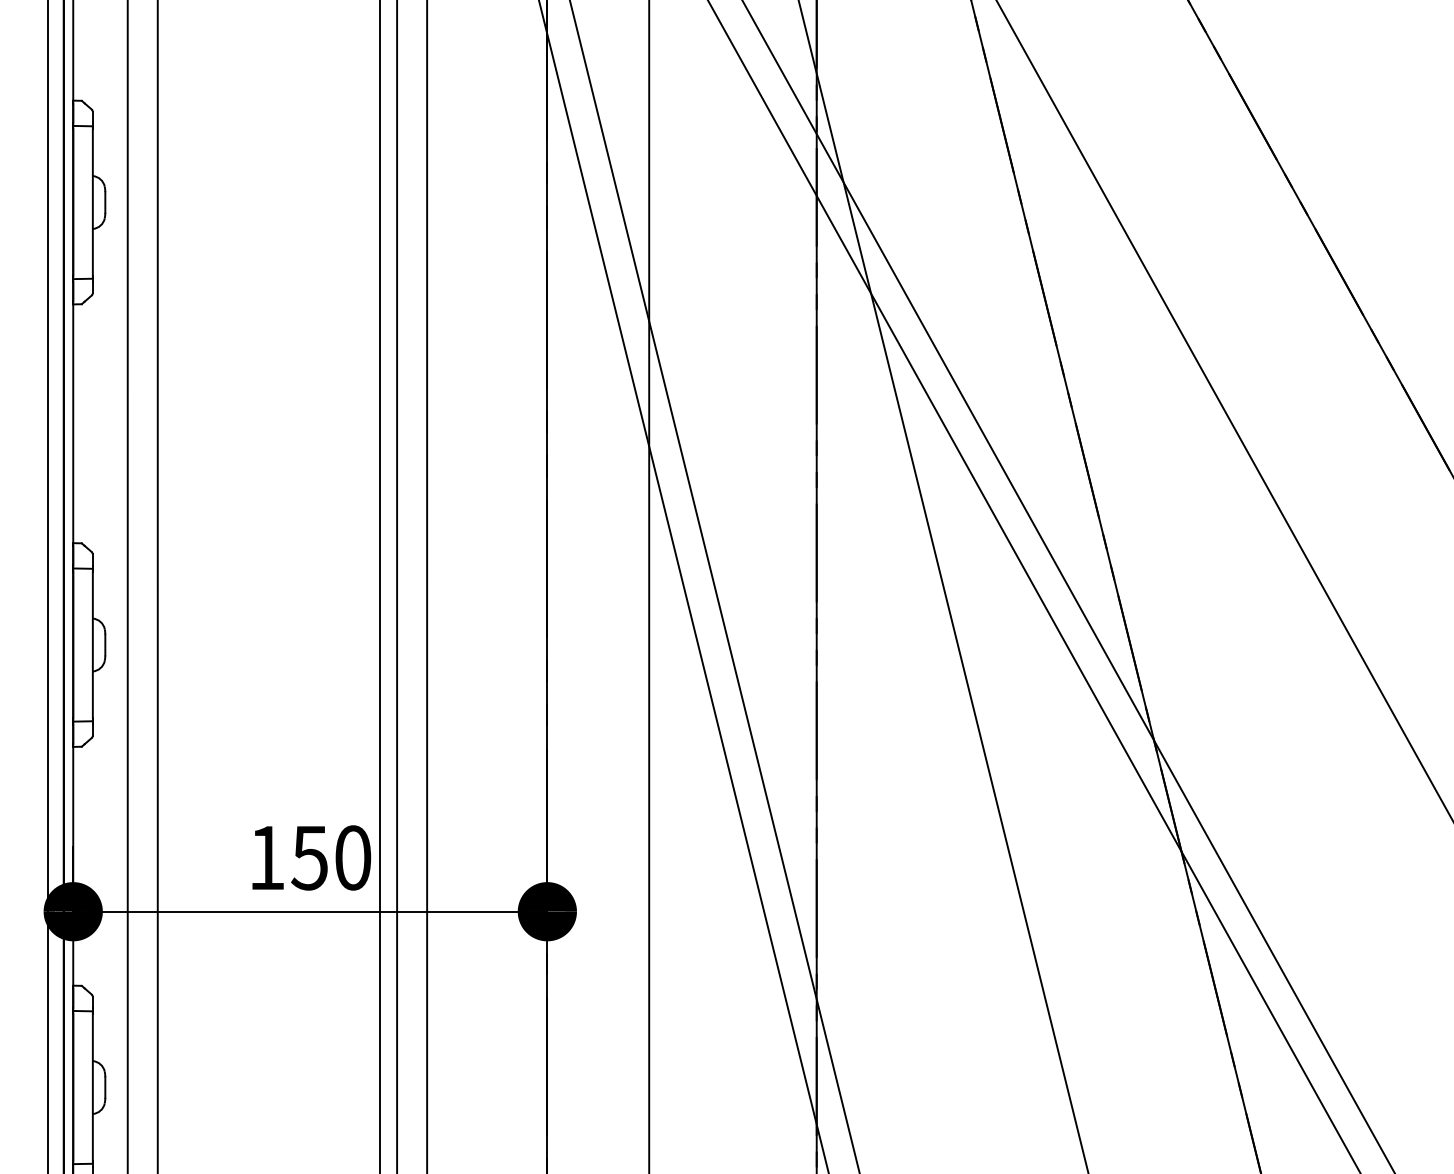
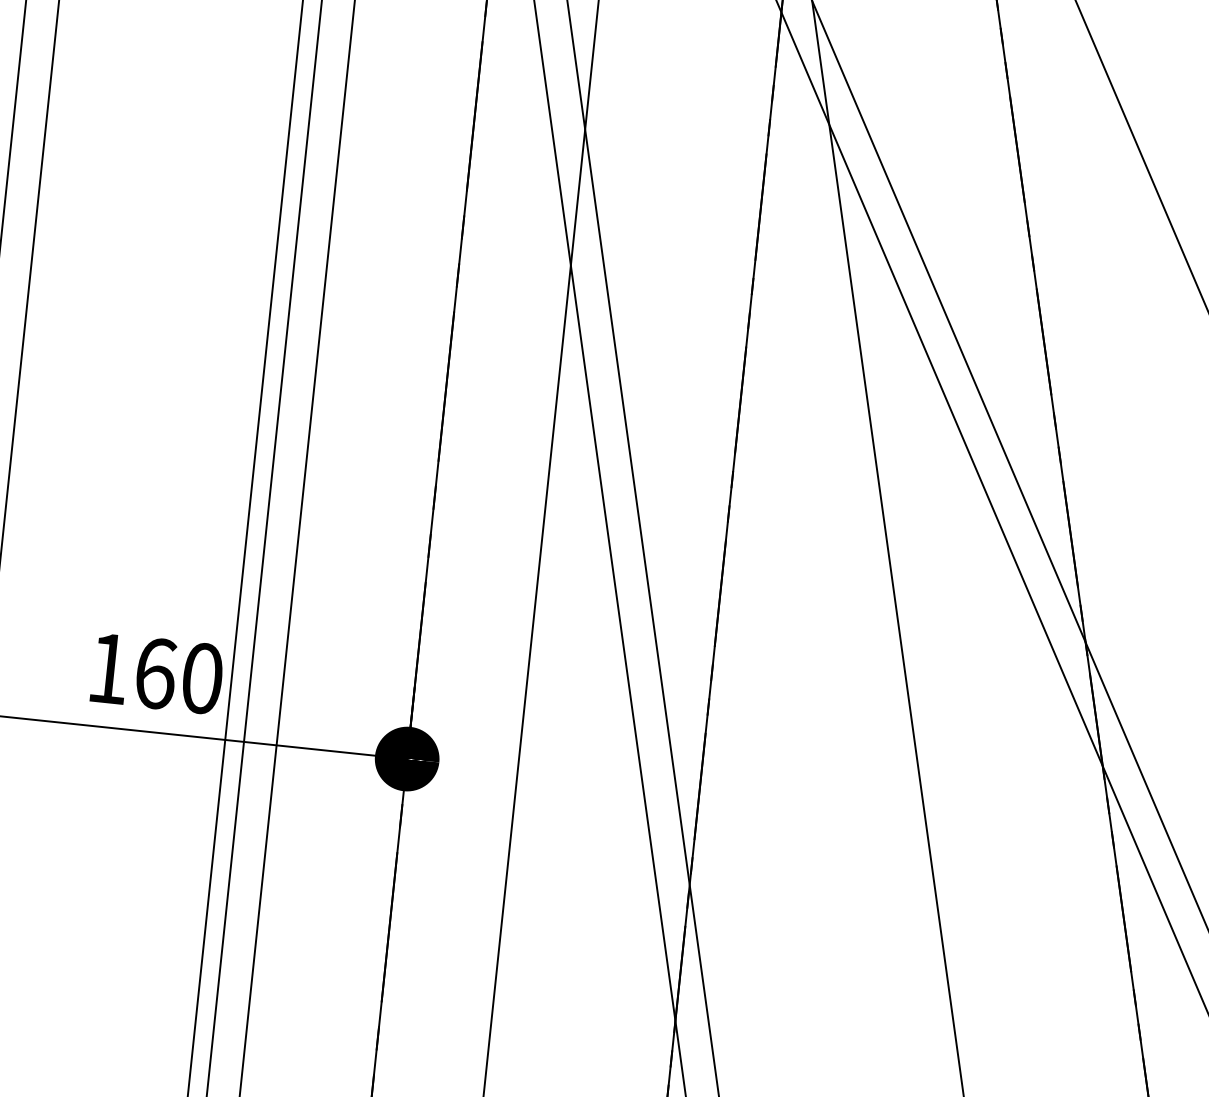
text: (309, 857) -> (155, 673), 150 -> 160

